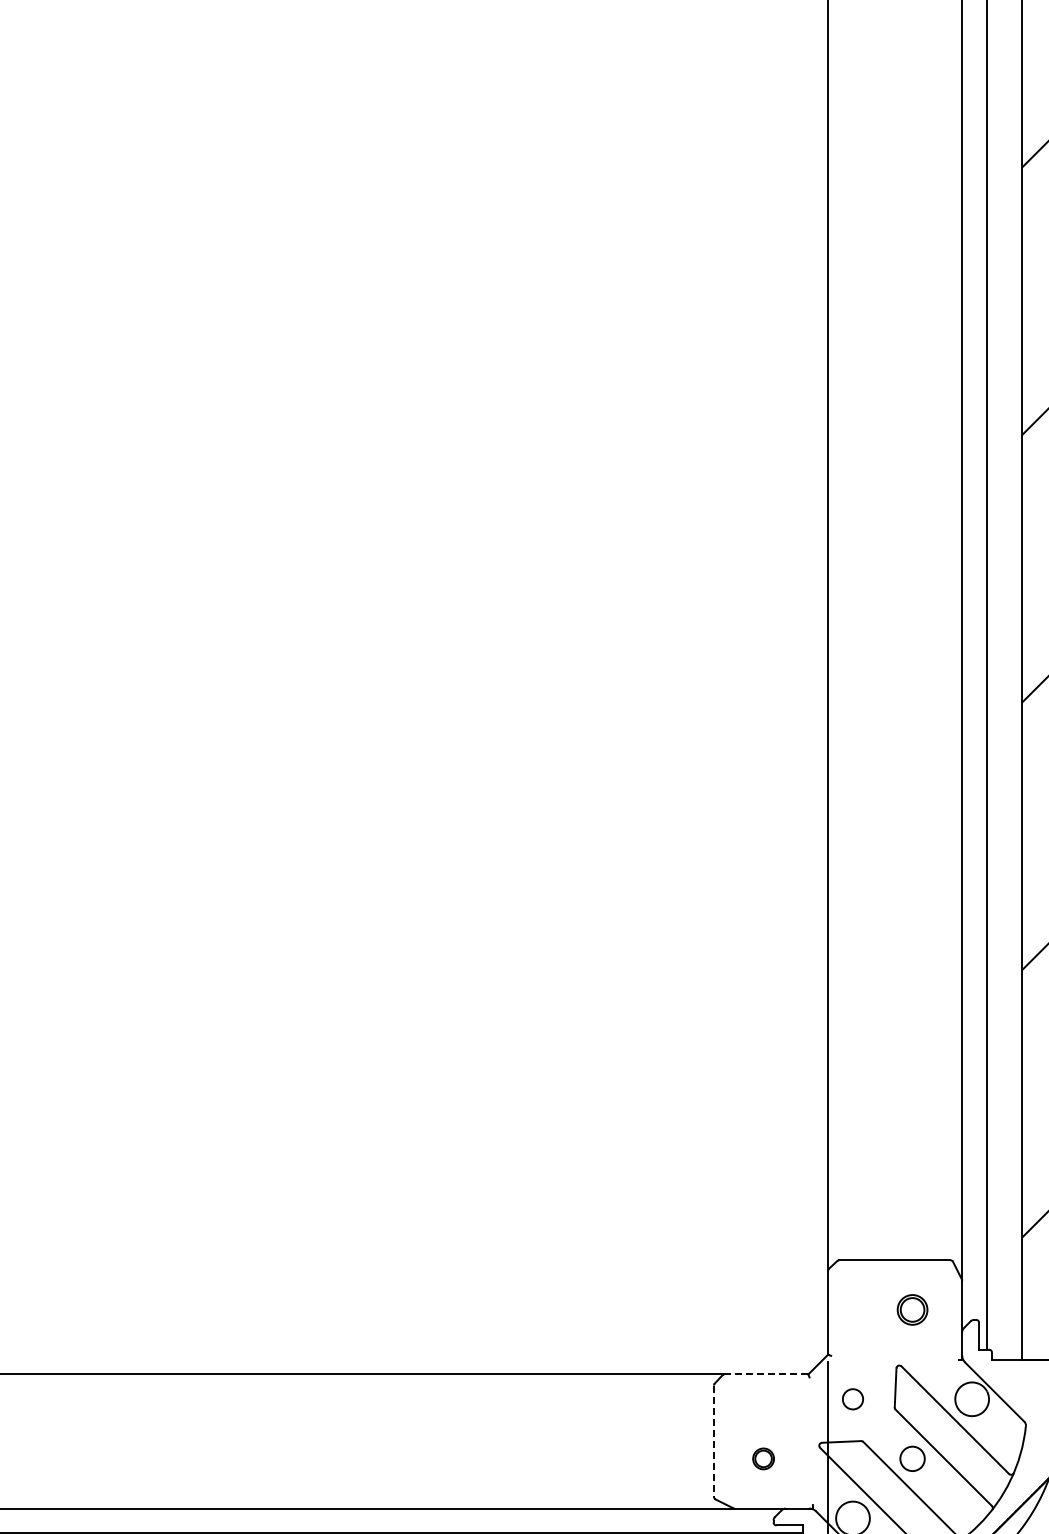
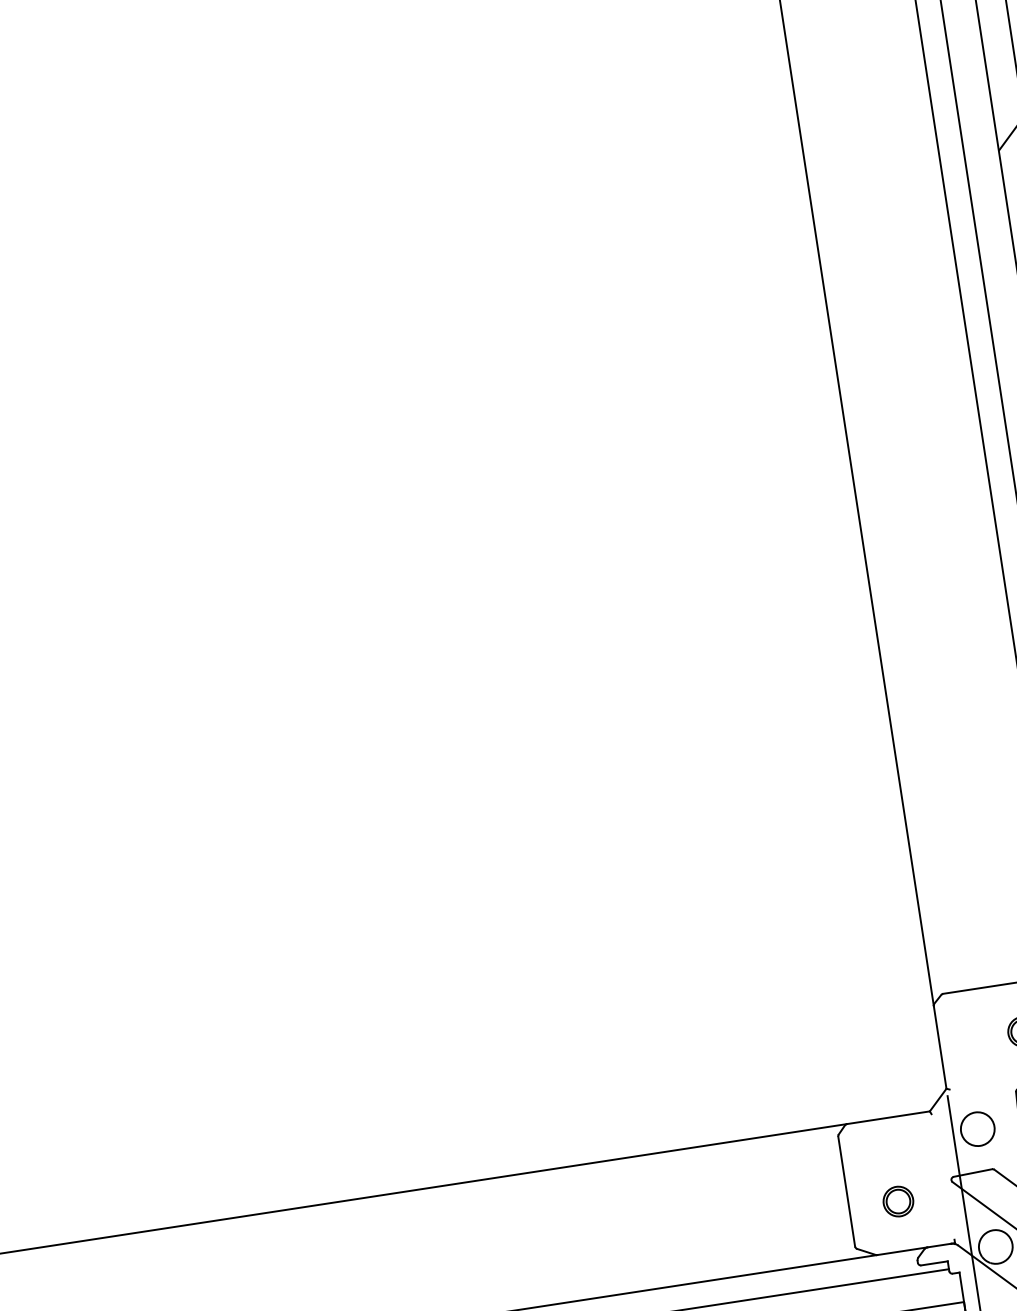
line: (766, 1374) -> (888, 1117), dashed -> solid
circle: (852, 1399) -> (977, 1129), size x1.67
line: (713, 1441) -> (846, 1191), dashed -> solid
part: (763, 1458) -> (898, 1201), size x1.43

